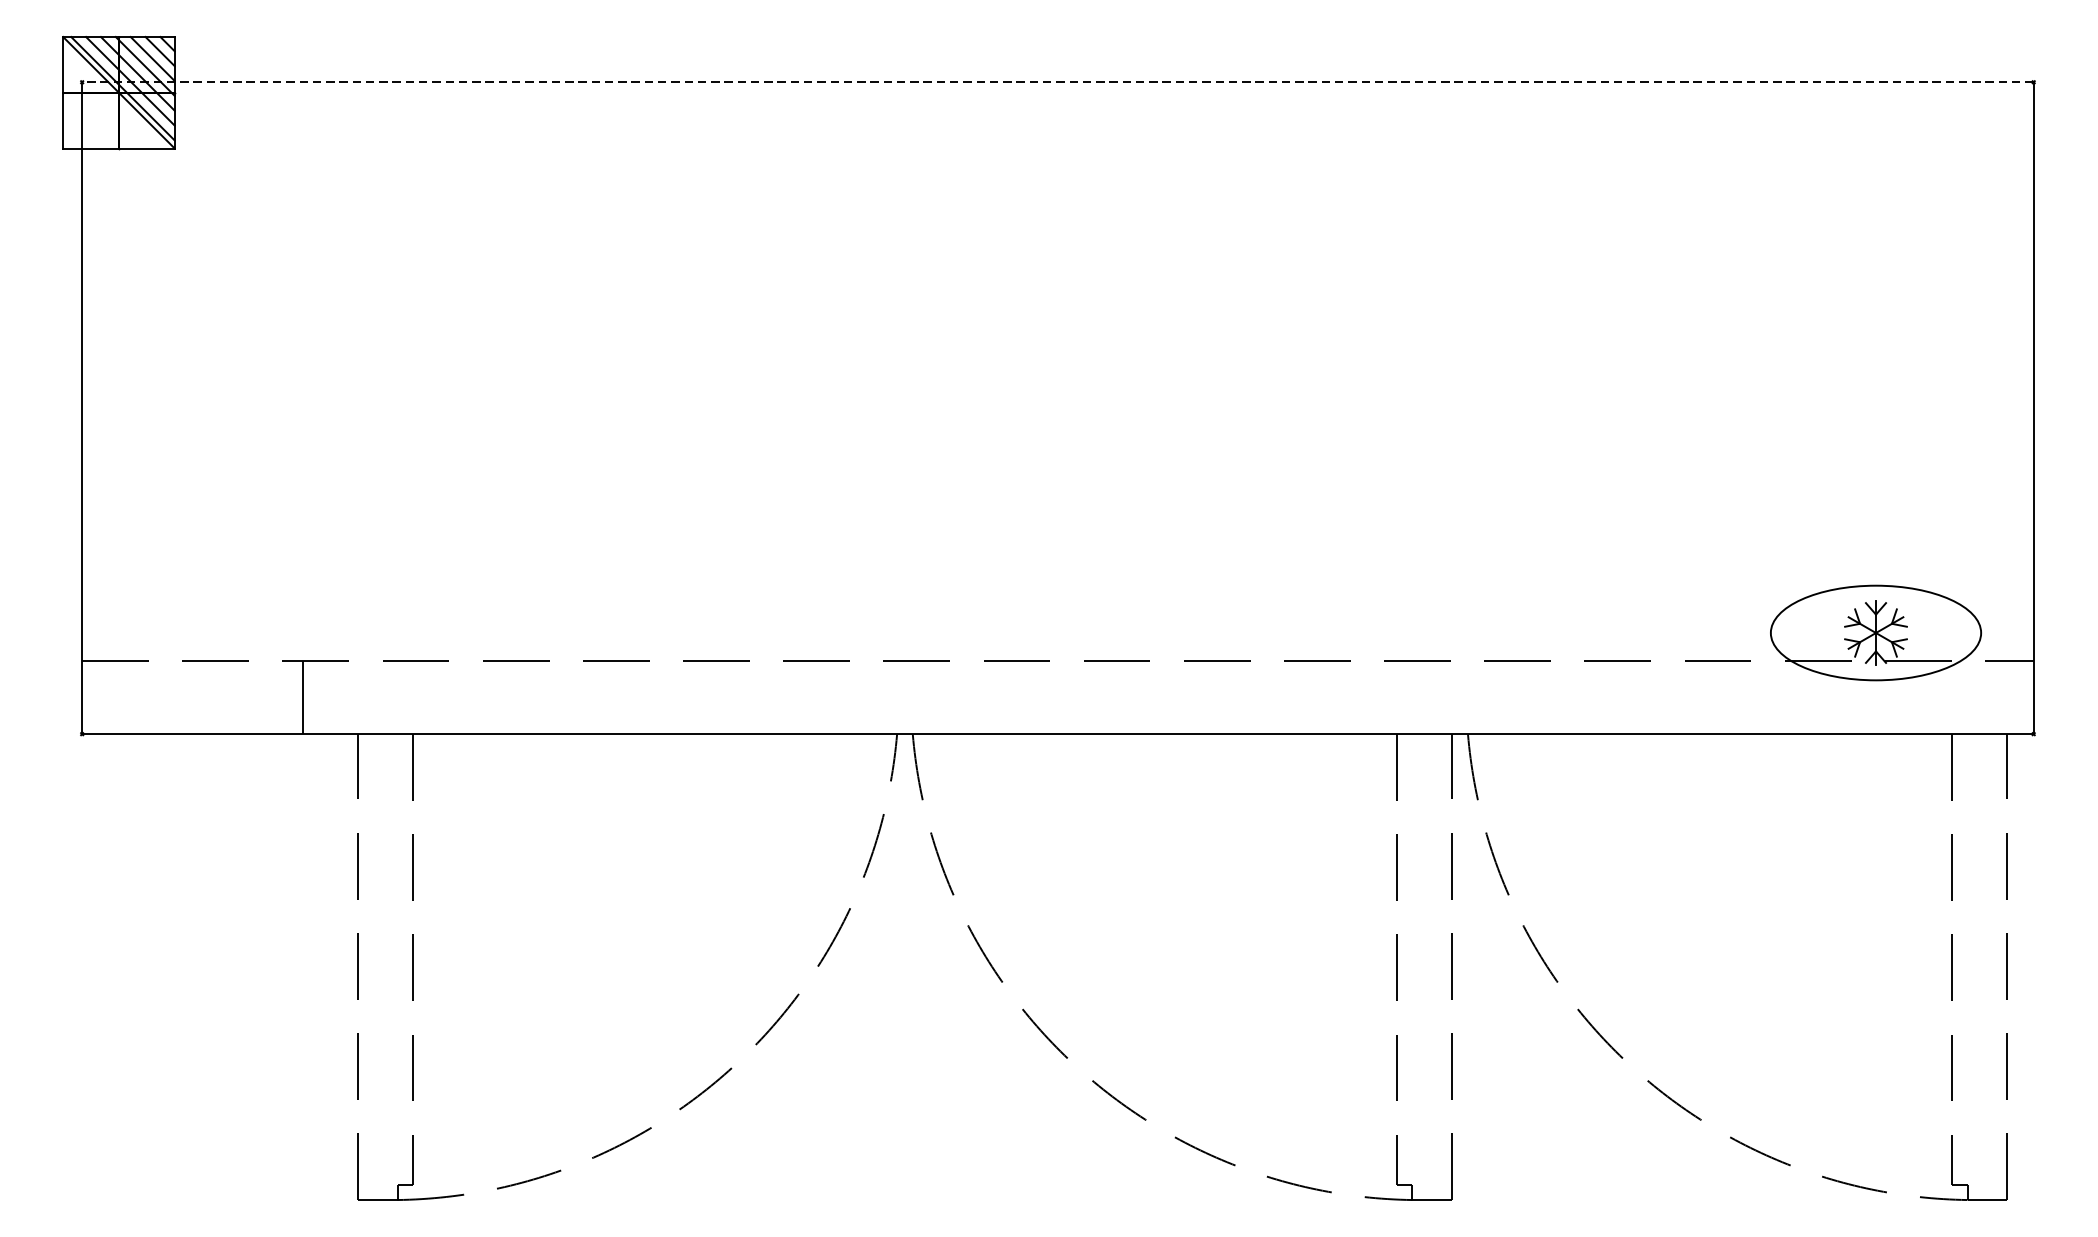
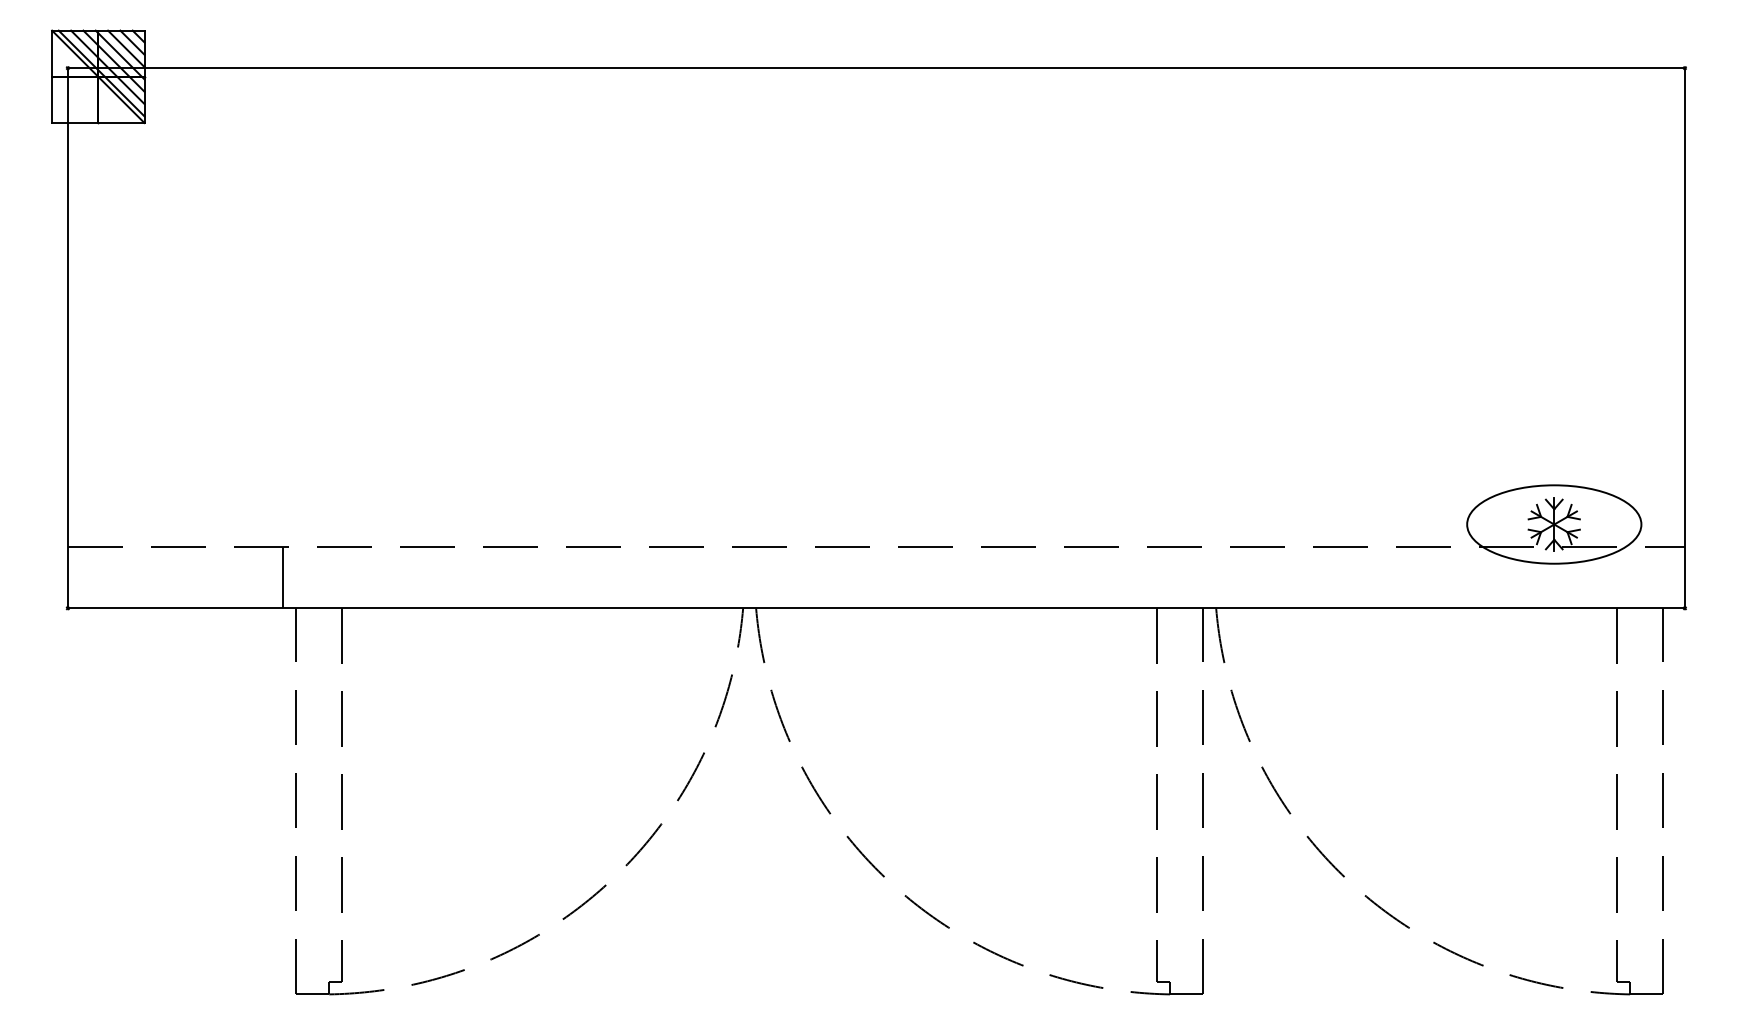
line: (1058, 82) -> (876, 68), dashed -> solid
line: (303, 696) -> (283, 577), moved

